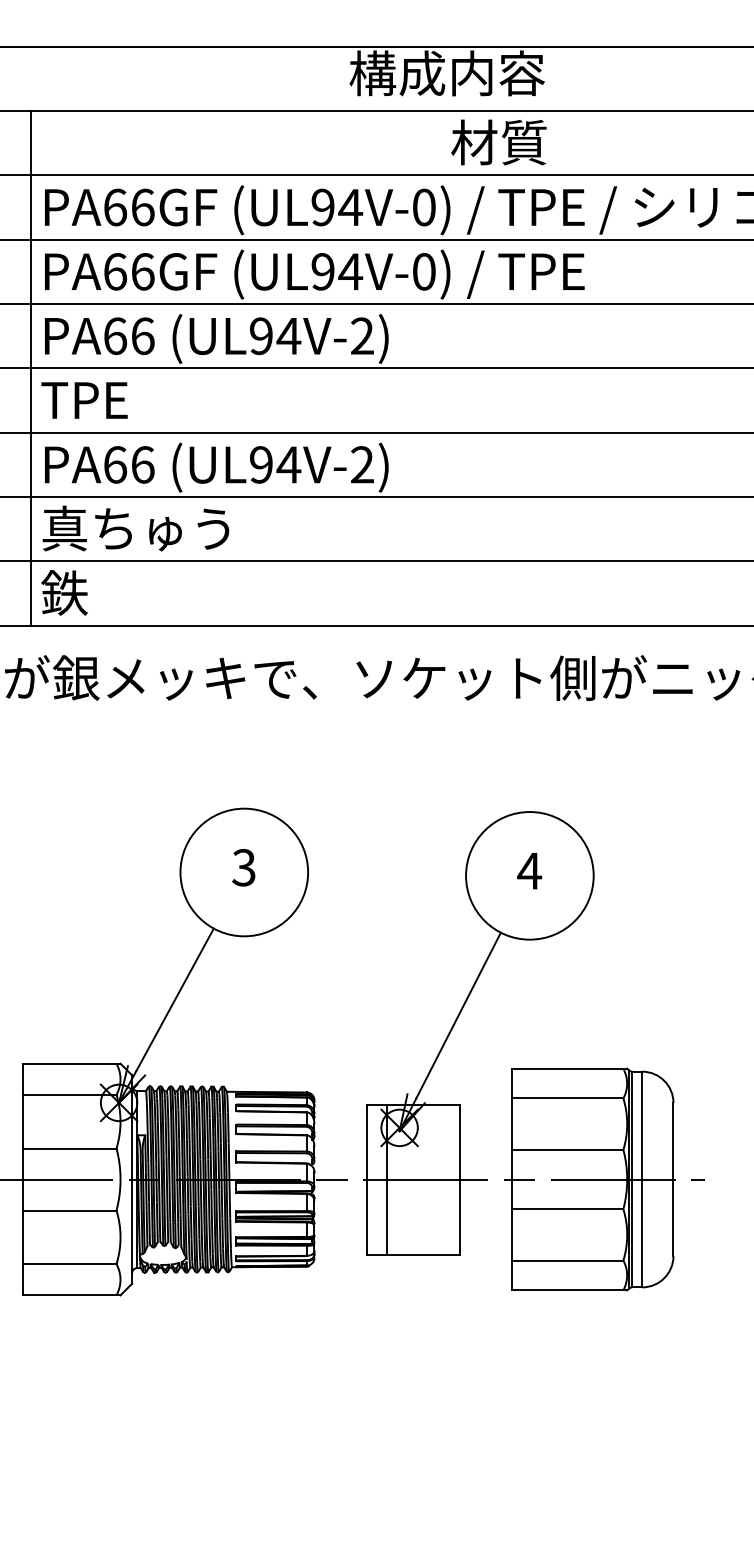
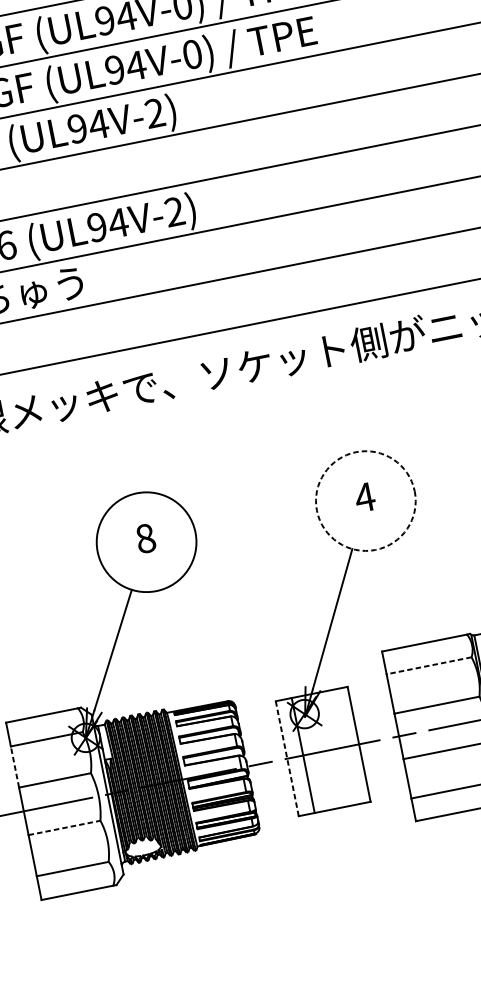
text: (243, 867) -> (145, 538), 3 -> 8
circle: (529, 875) -> (365, 500), solid -> dashed
line: (567, 1098) -> (428, 665), solid -> dashed
line: (22, 1121) -> (14, 766), solid -> dashed
line: (366, 1179) -> (287, 758), solid -> dashed
line: (69, 1210) -> (64, 827), solid -> dashed

